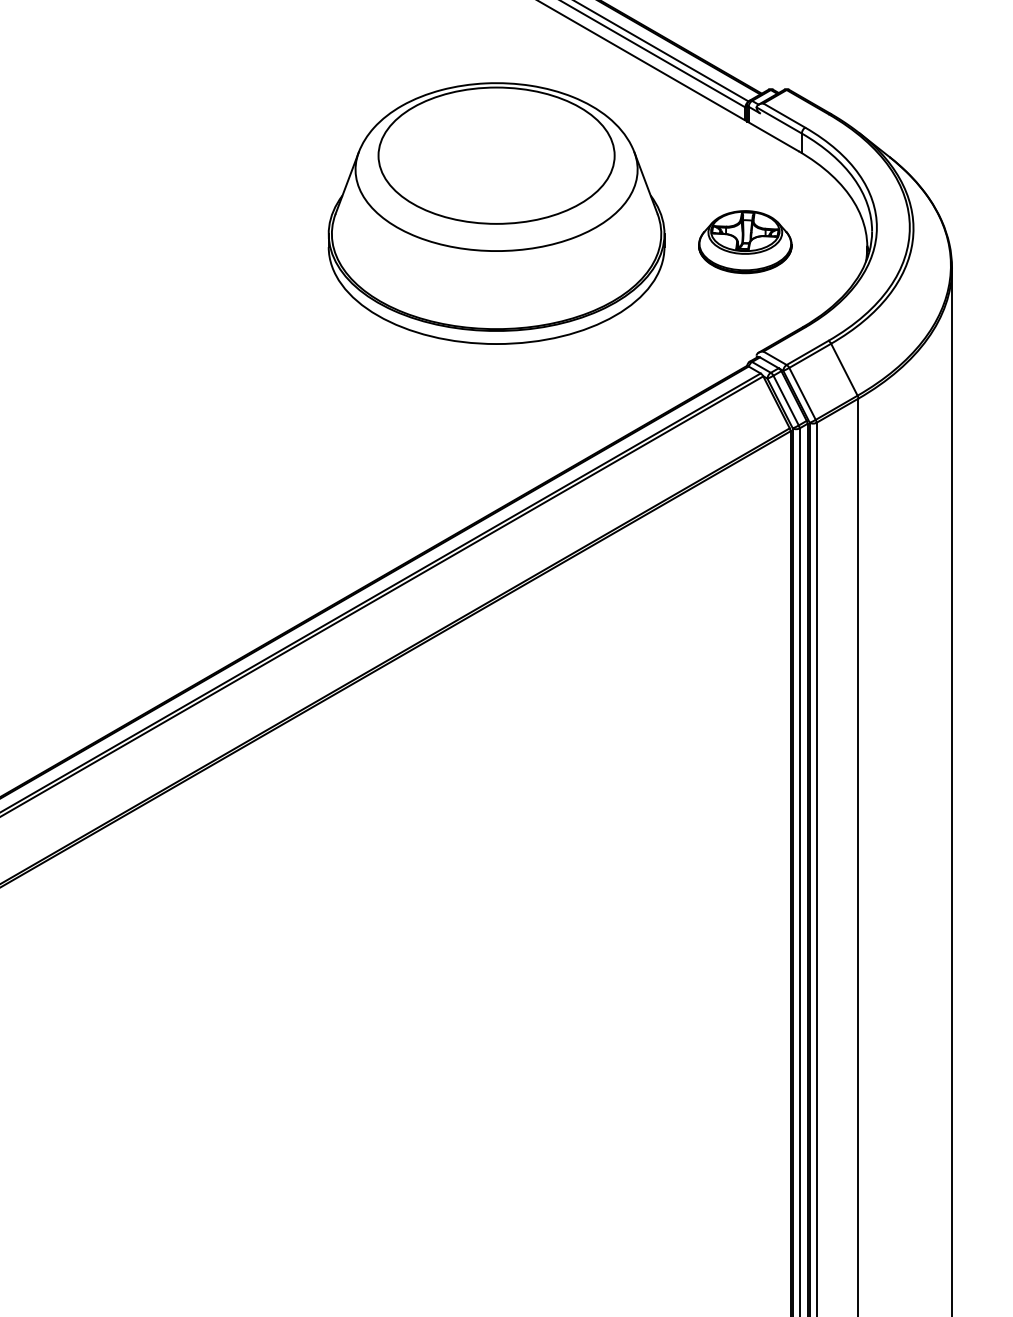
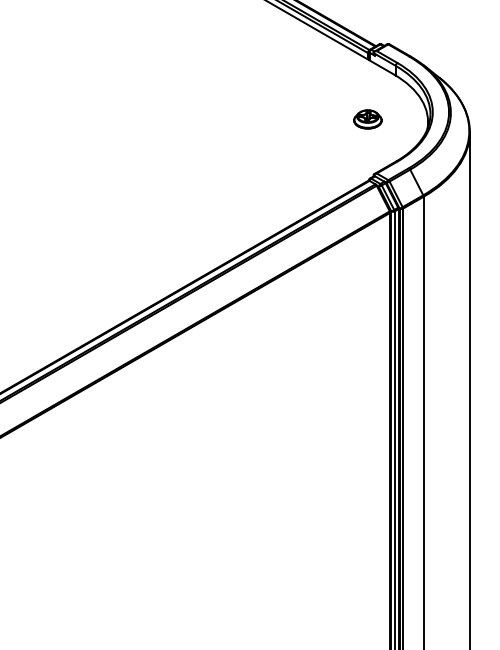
part: (495, 213) -> (244, 105), removed
part: (744, 242) -> (367, 119), size x0.6

